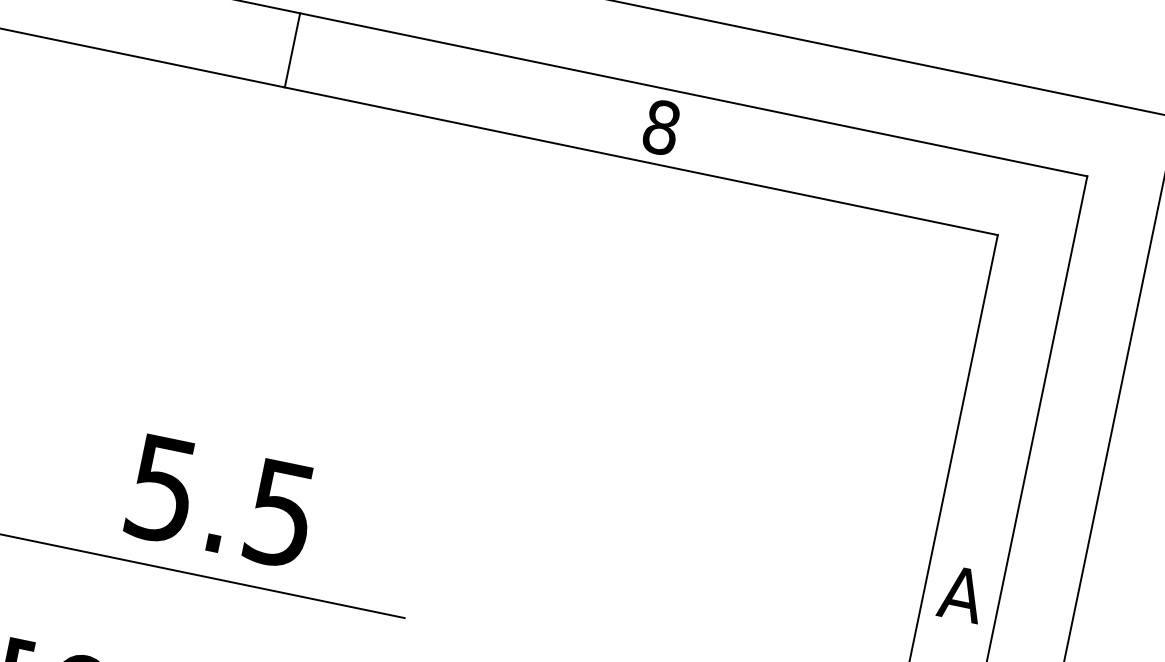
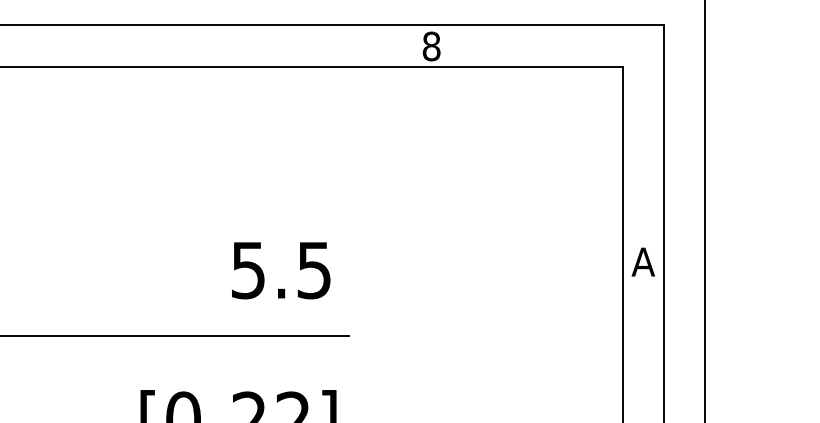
line: (292, 49) -> (226, 45), removed
text: (221, 501) -> (281, 270), moved

